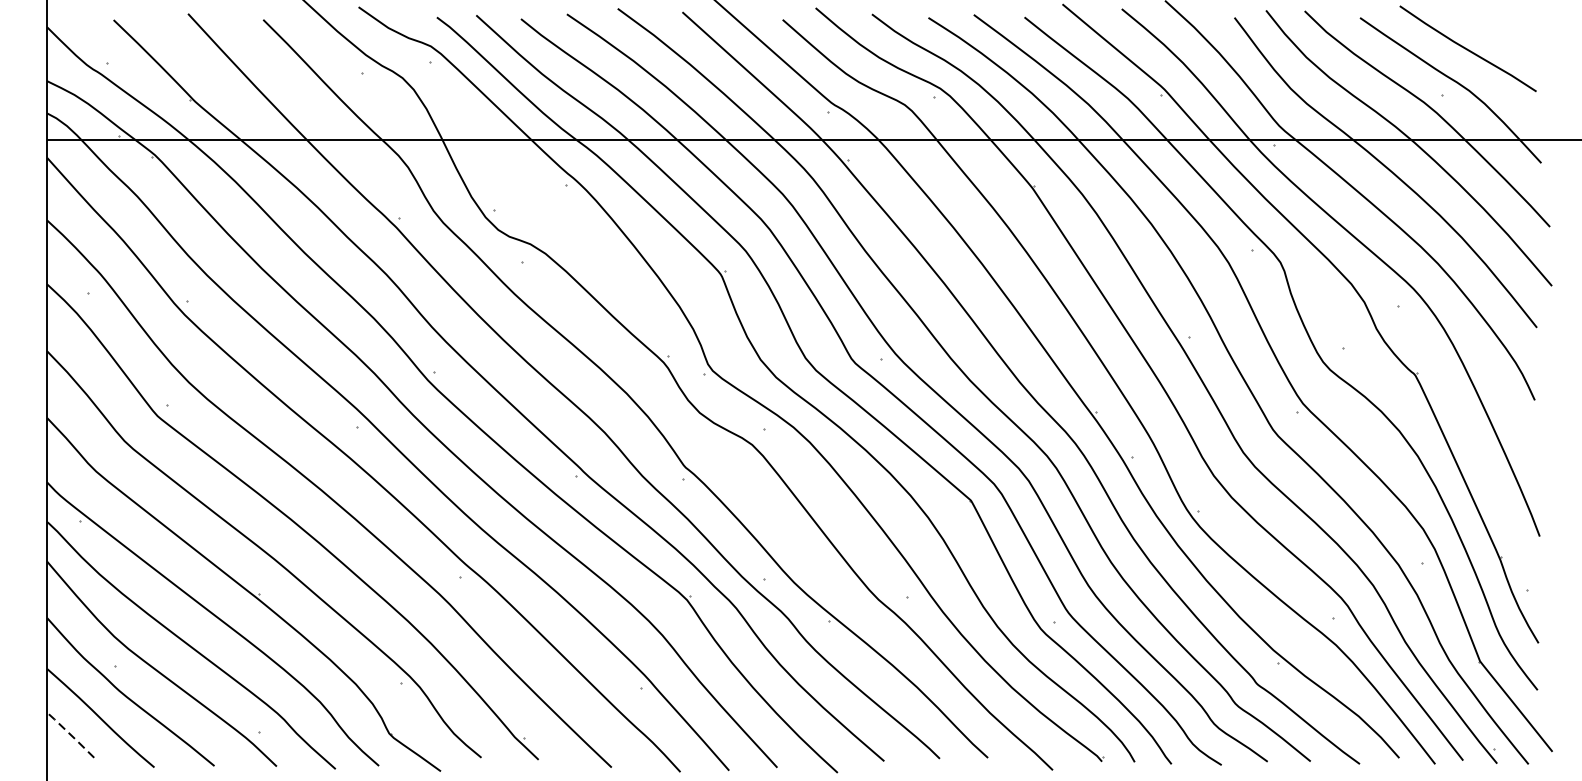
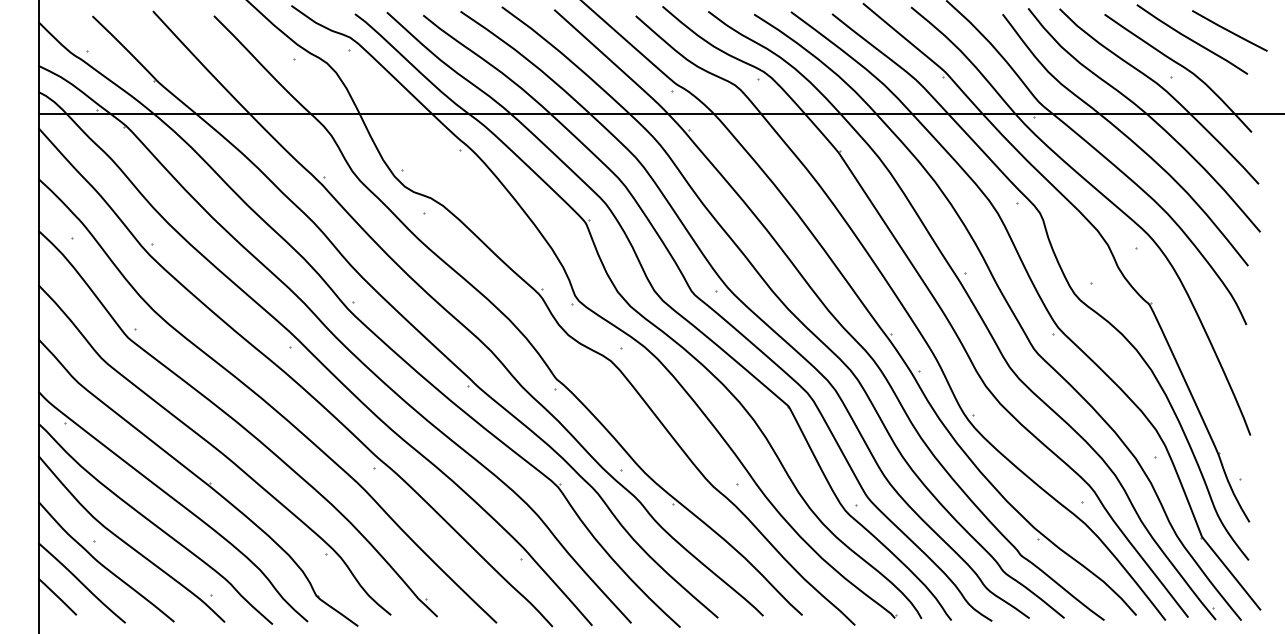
line: (1513, 37) -> (1229, 30), added
line: (70, 734) -> (57, 596), dashed -> solid

